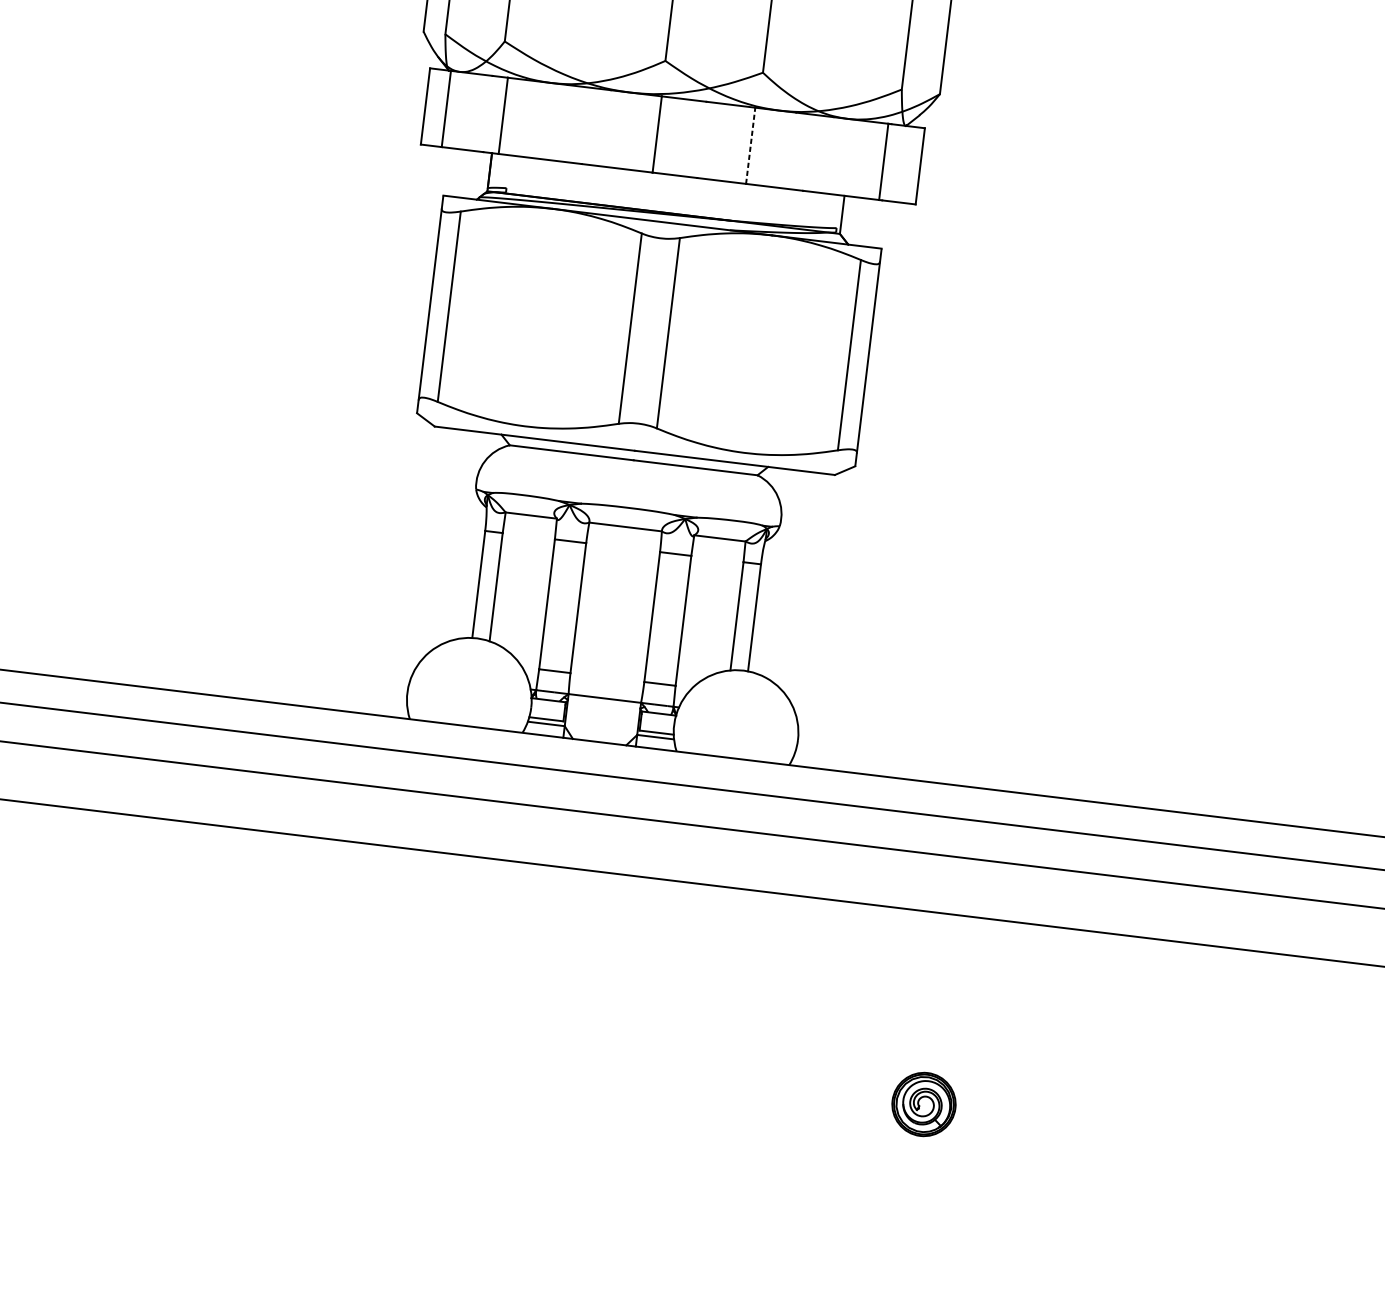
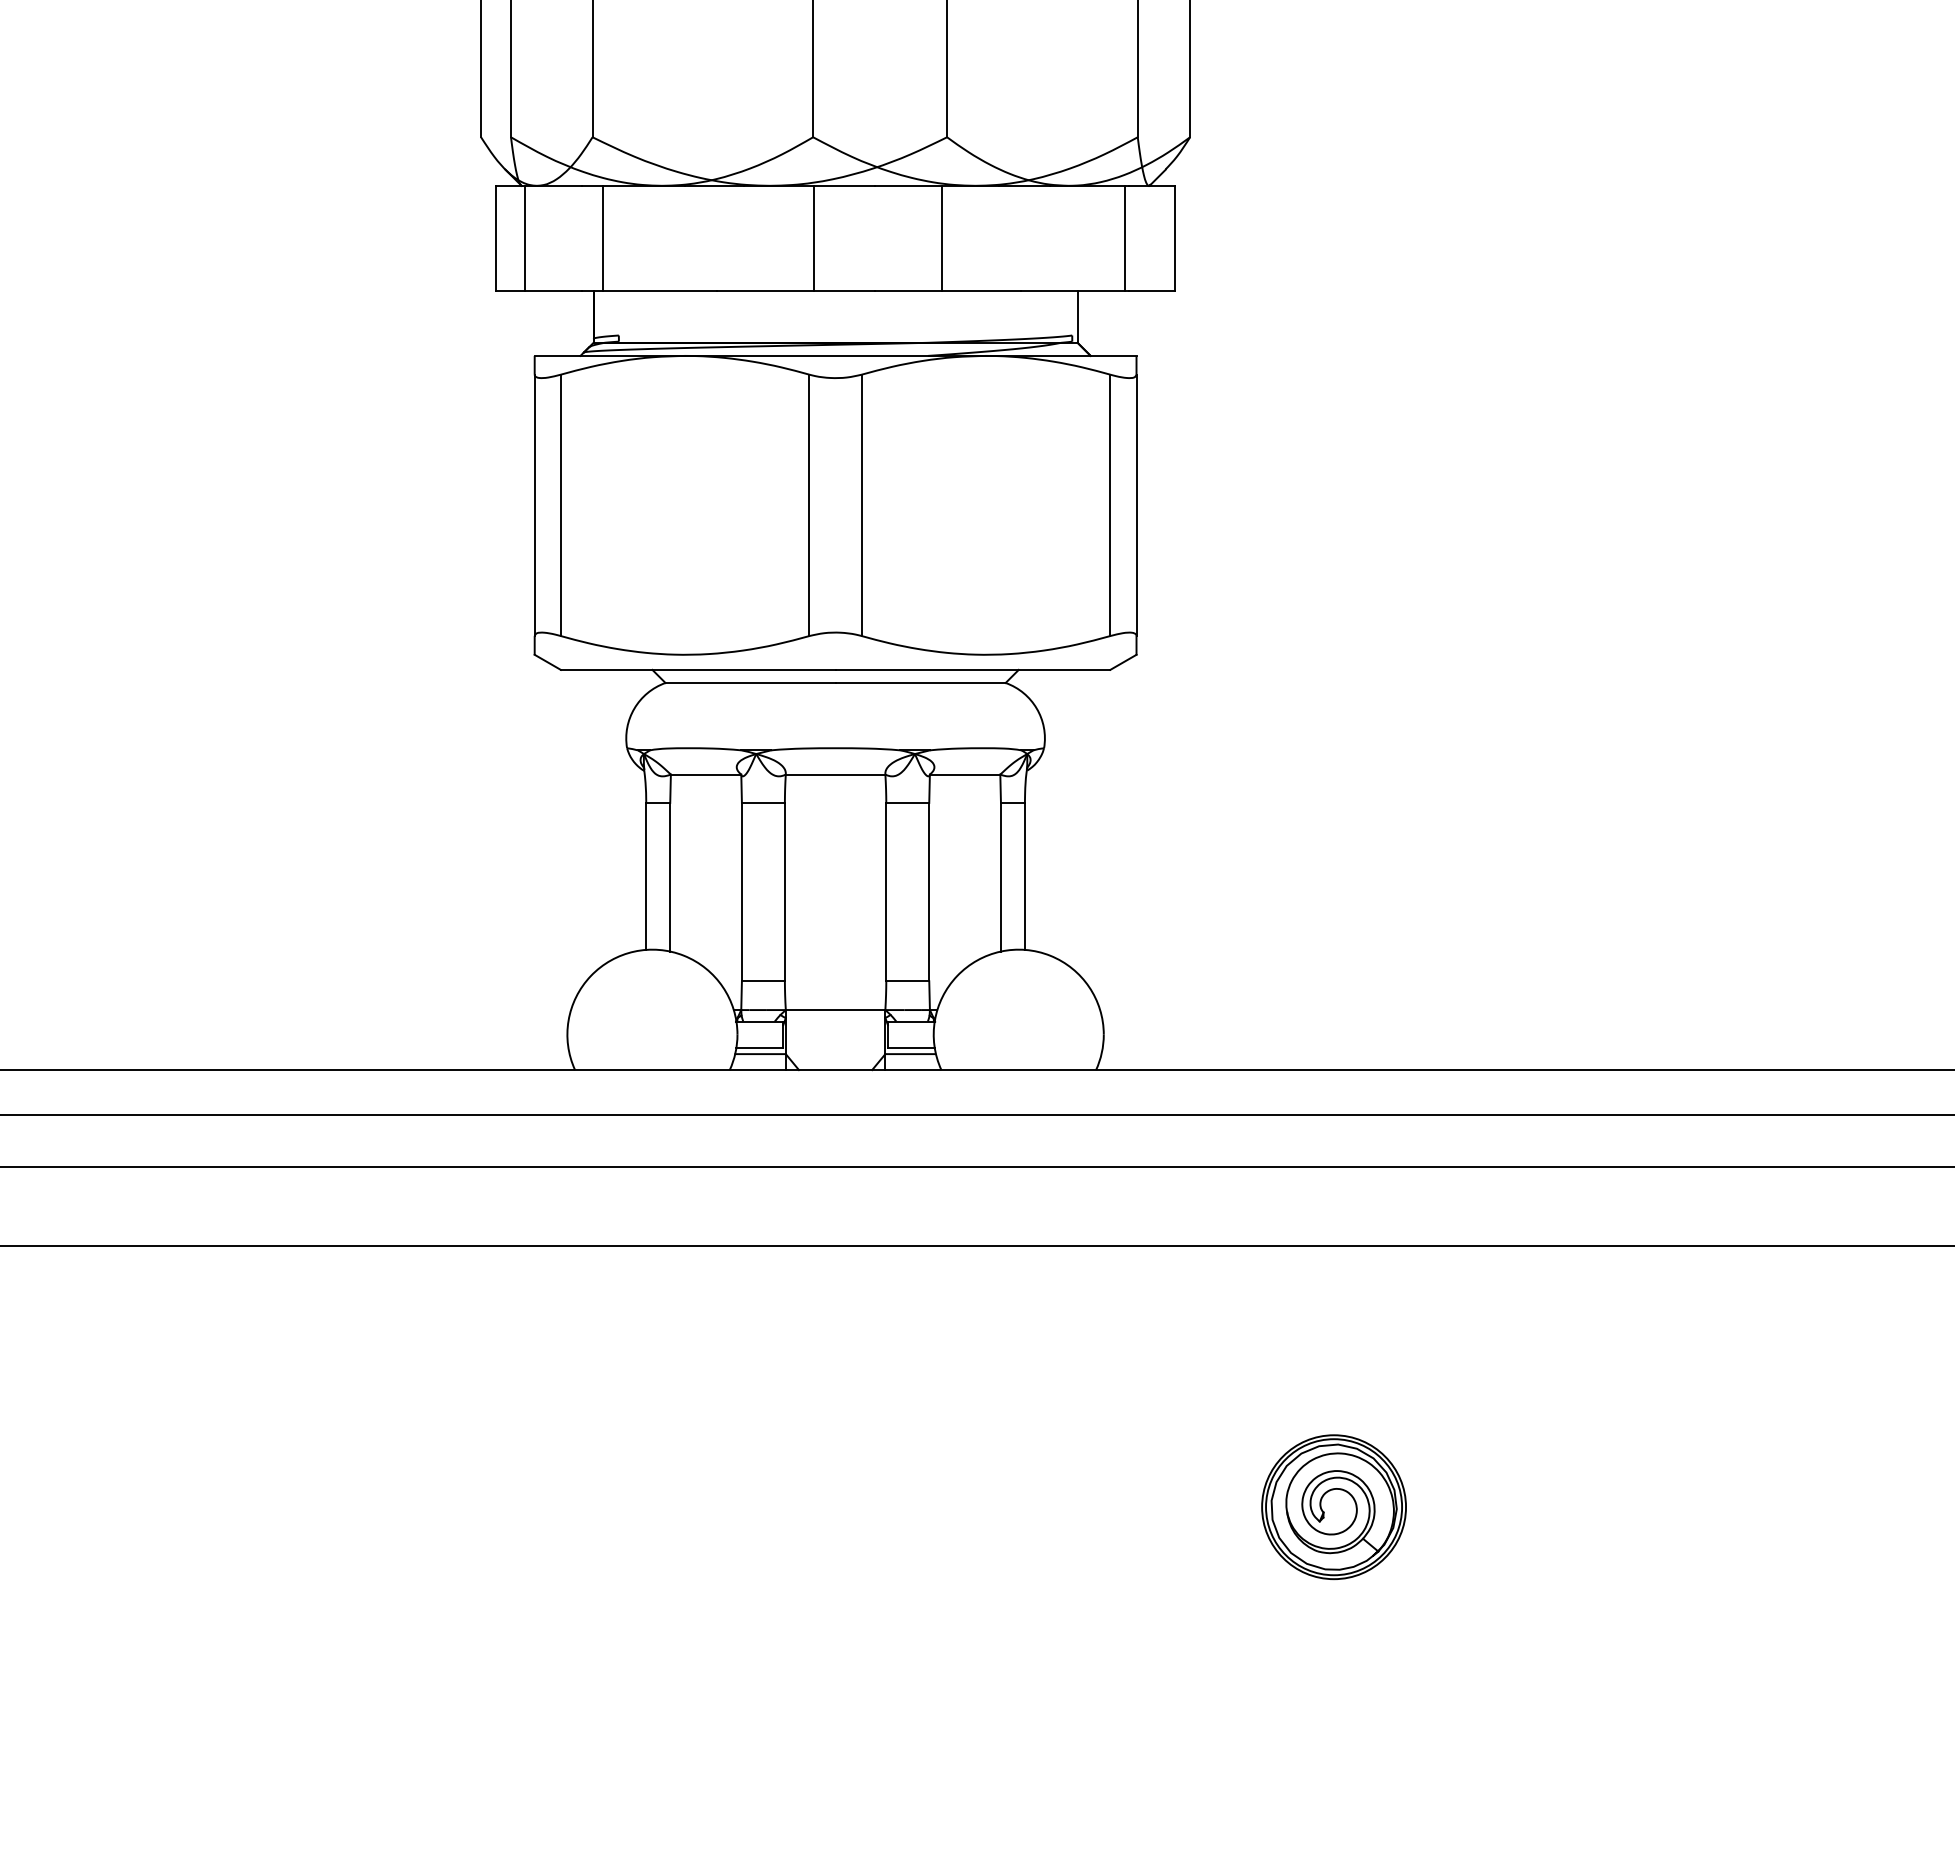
line: (750, 145) -> (942, 237), dashed -> solid
part: (923, 1104) -> (1333, 1507), size x1.67

